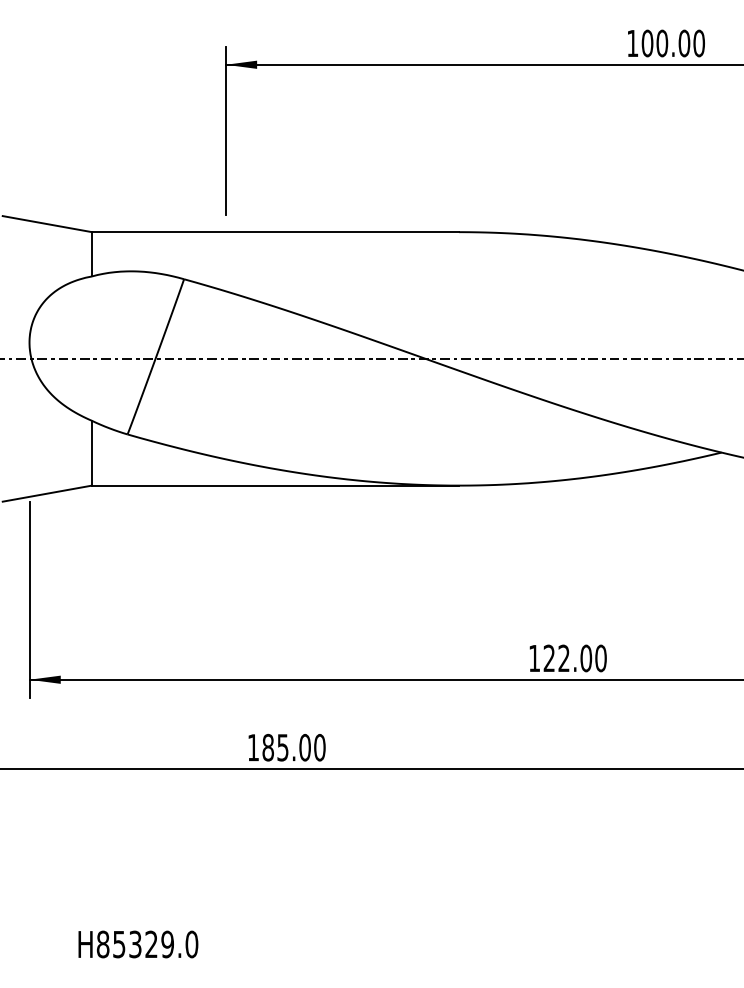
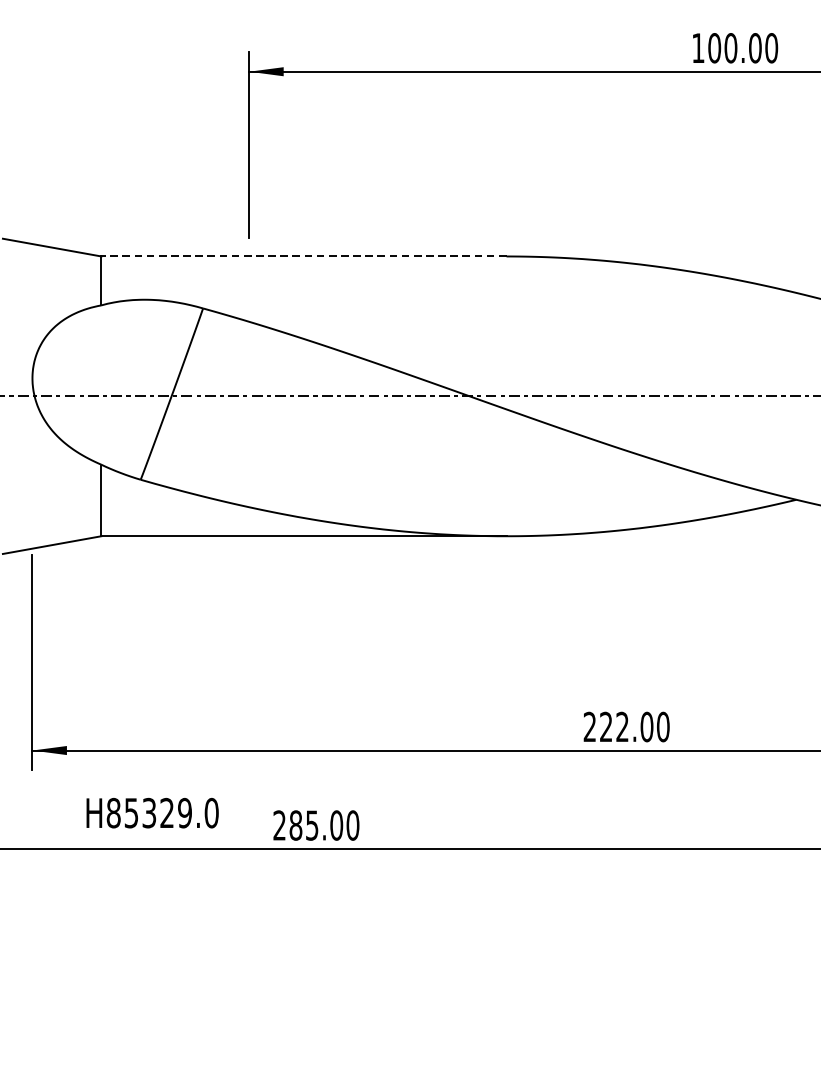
line: (275, 232) -> (303, 256), solid -> dashed
text: (534, 657) -> (589, 725), 122.00 -> 222.00
text: (252, 747) -> (278, 825), 185.00 -> 285.00
text: (138, 944) -> (152, 813), moved

